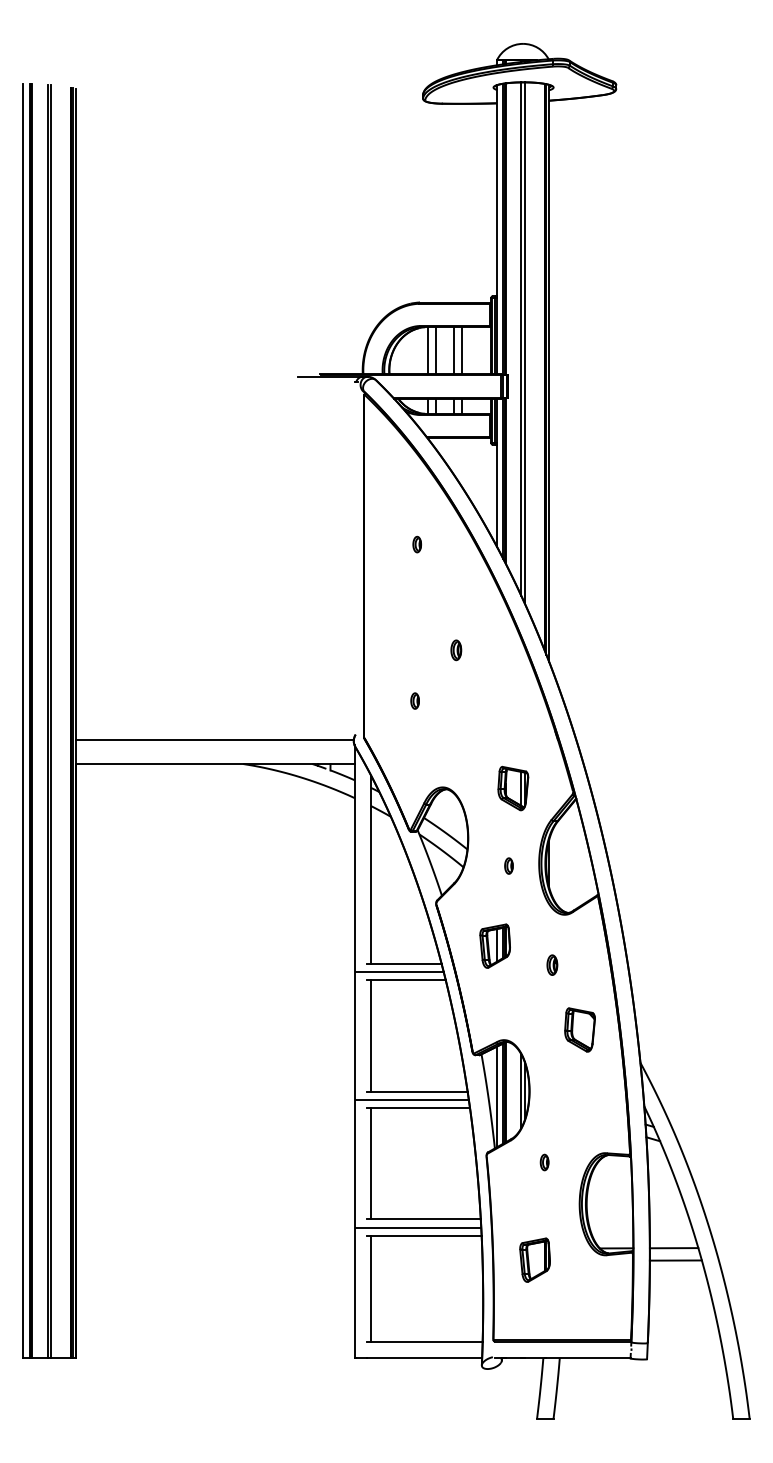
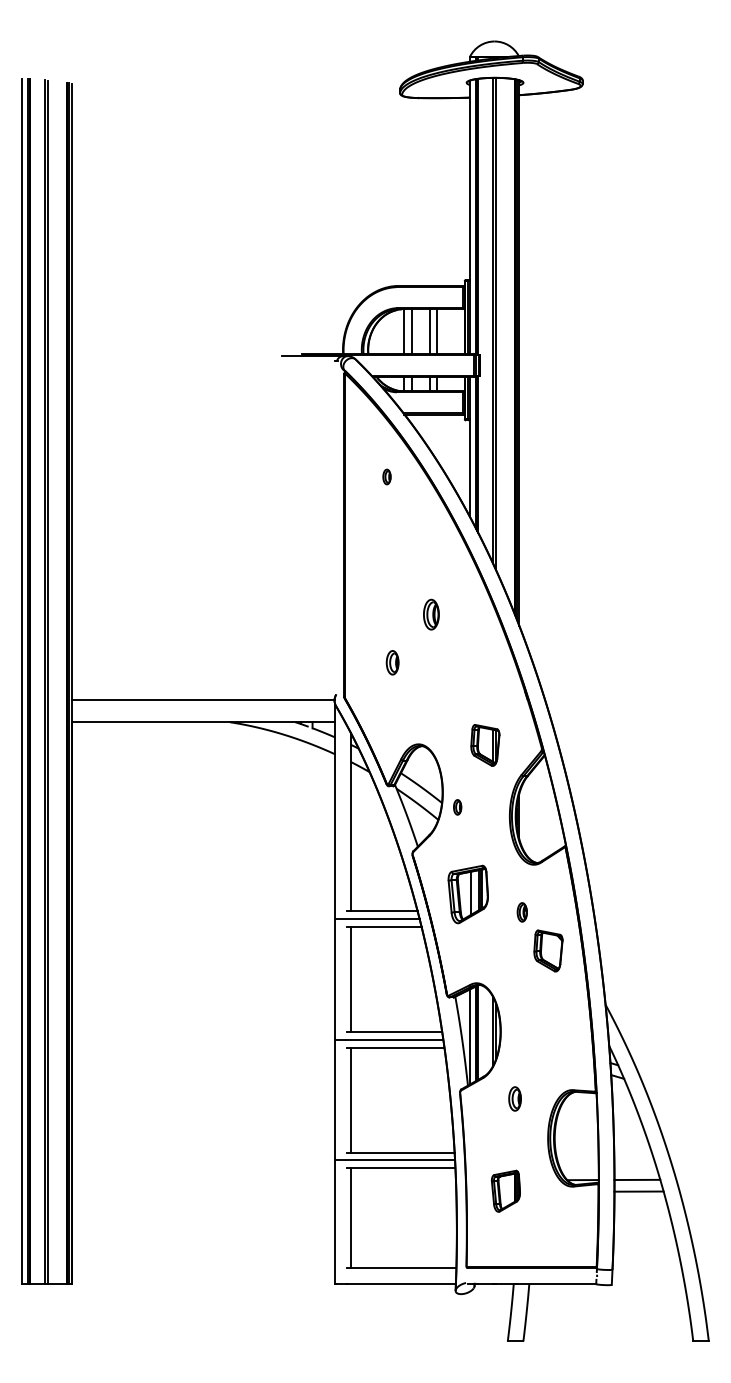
part: (416, 544) -> (386, 476), moved
part: (456, 650) -> (431, 614), size x1.6
part: (414, 700) -> (391, 662), size x1.6
part: (508, 865) -> (457, 806), moved
part: (494, 945) -> (467, 893), size x1.4
part: (579, 1029) -> (547, 950), moved
part: (544, 1162) -> (514, 1098), size x1.6

